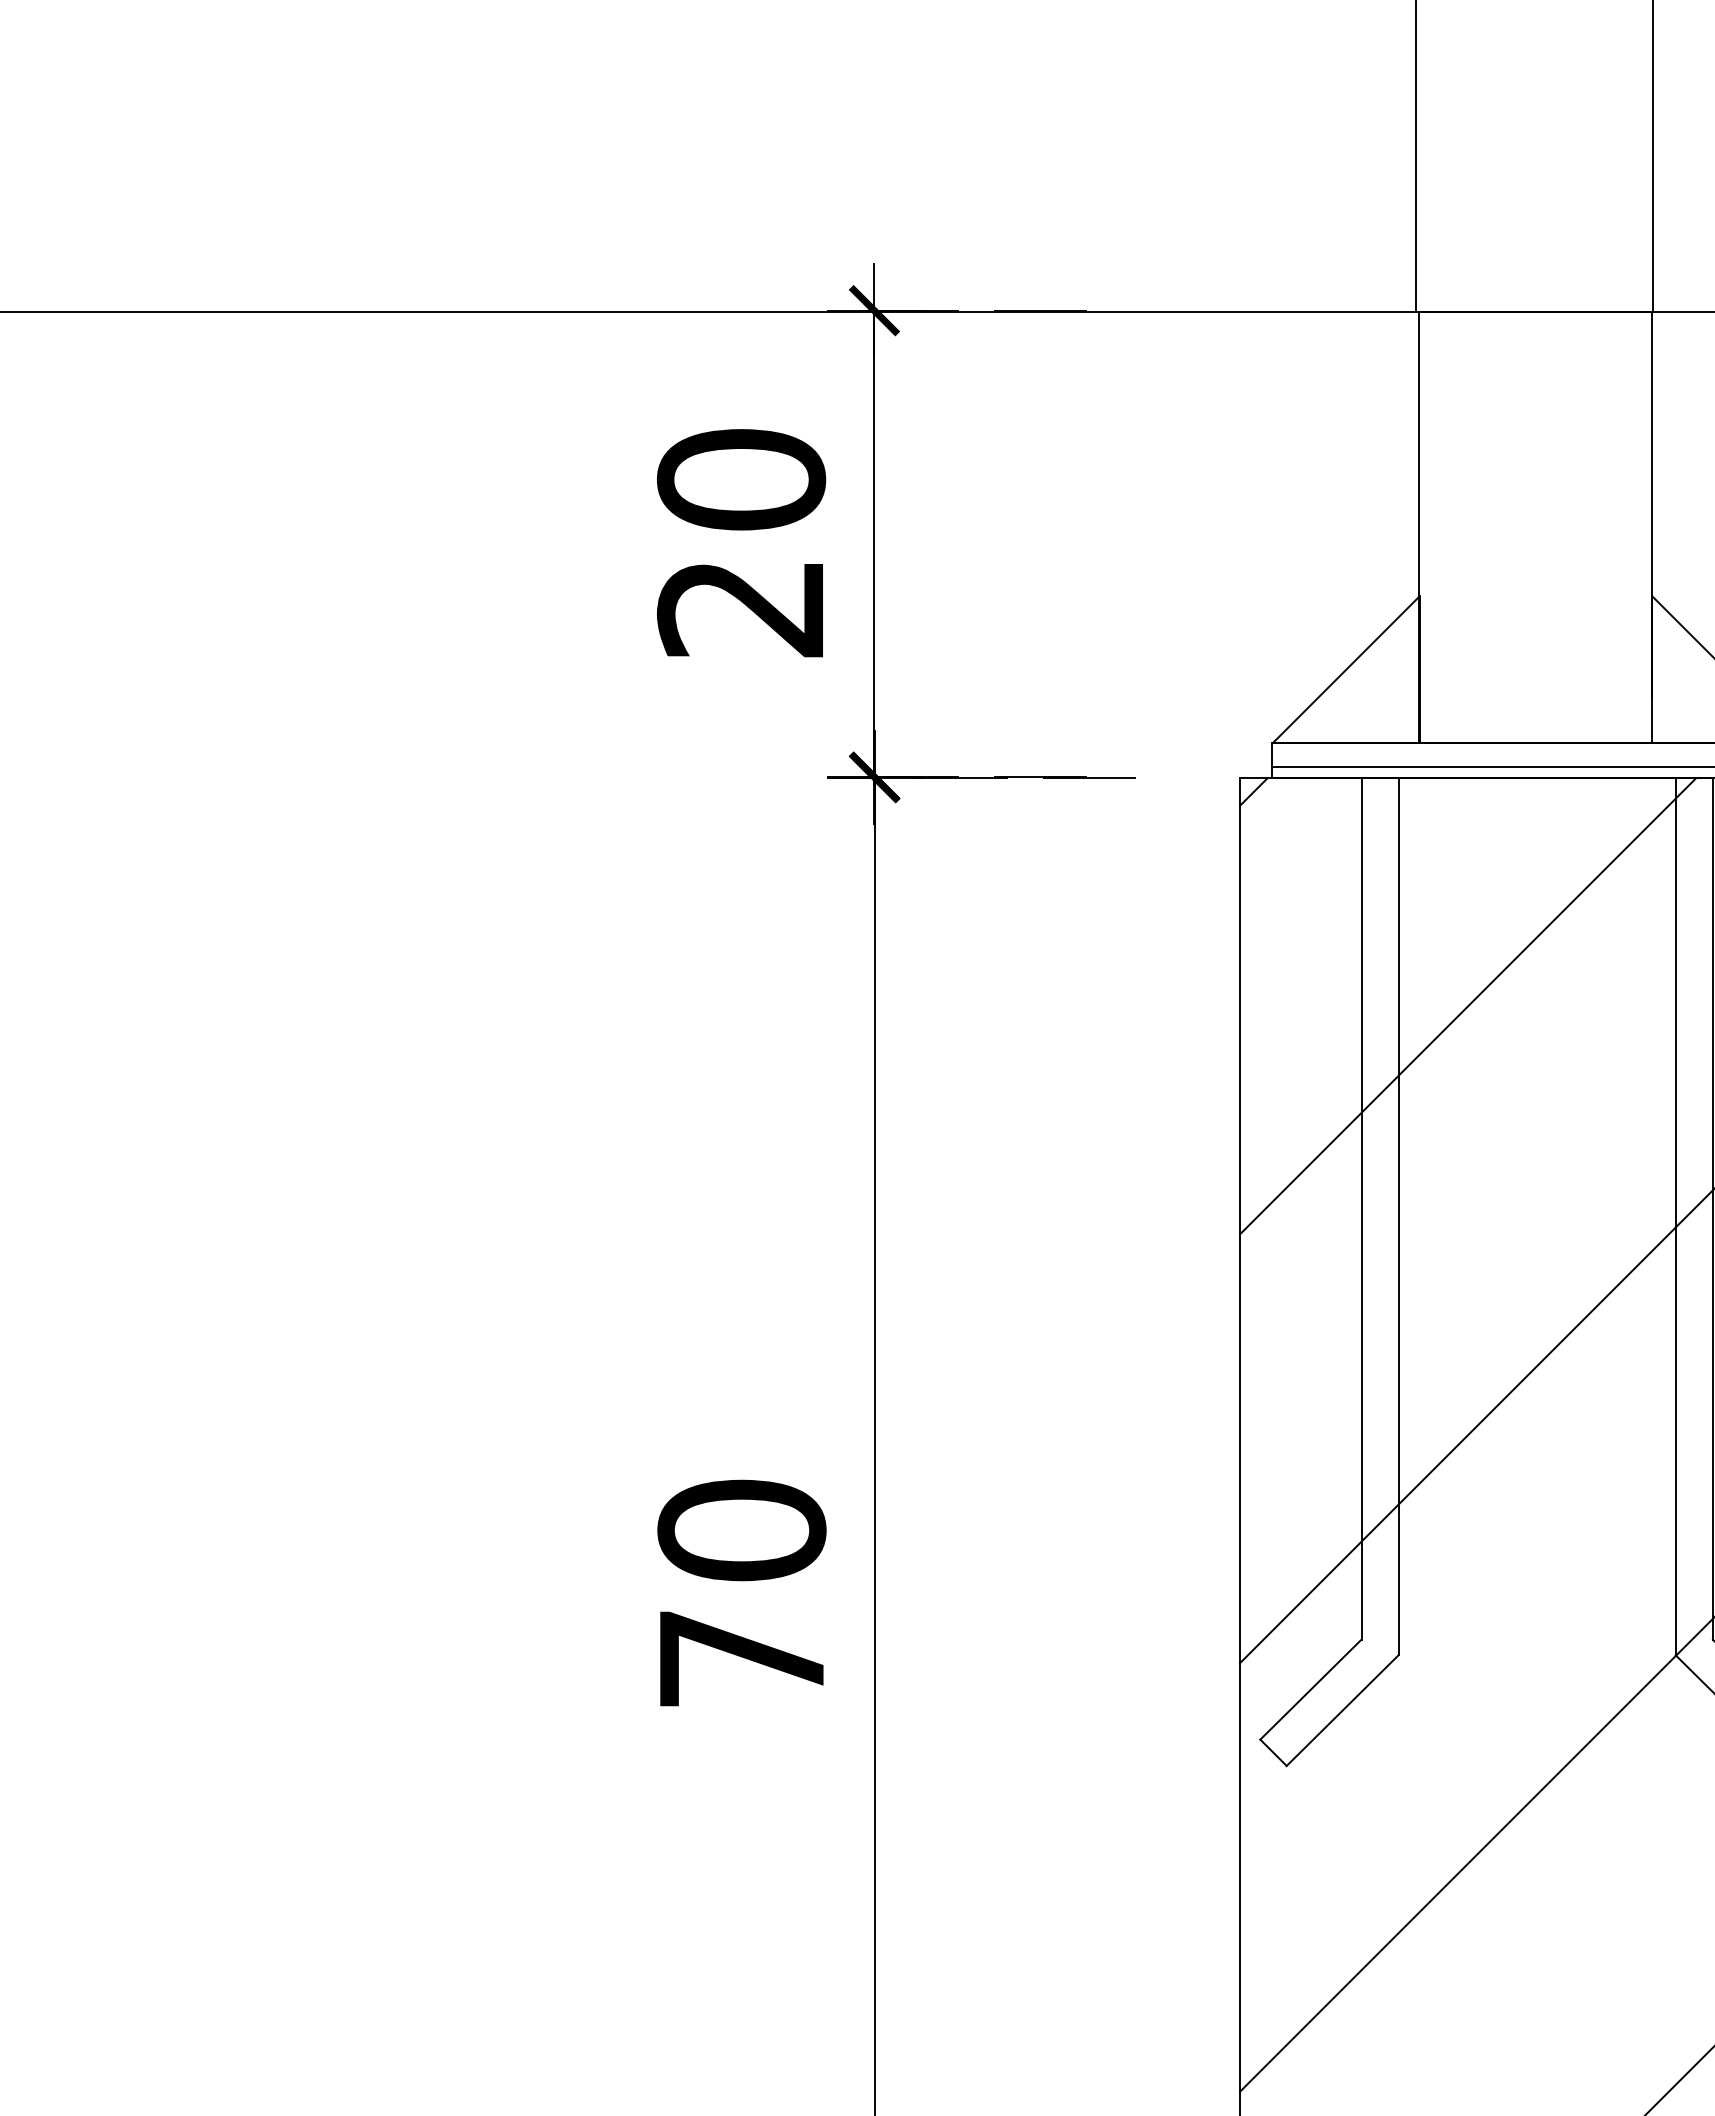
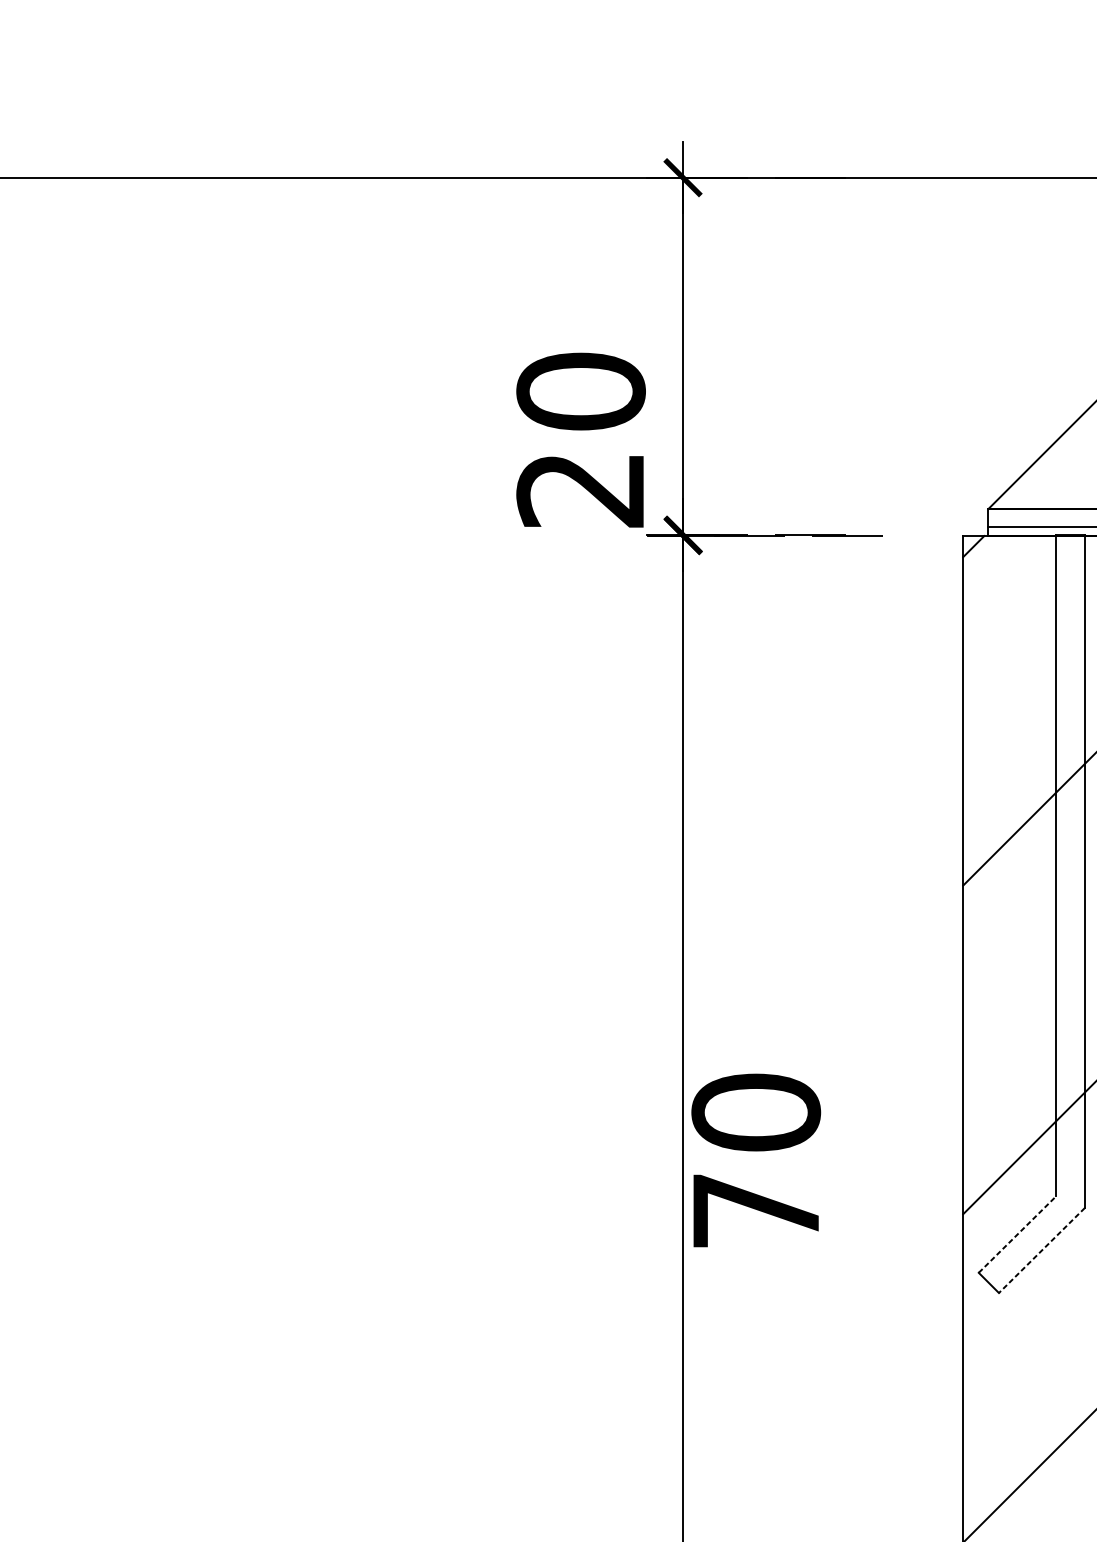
text: (741, 543) -> (581, 440), moved
text: (741, 1592) -> (755, 1160), moved
line: (1311, 1689) -> (1017, 1234), solid -> dashed
line: (1342, 1710) -> (1041, 1250), solid -> dashed

